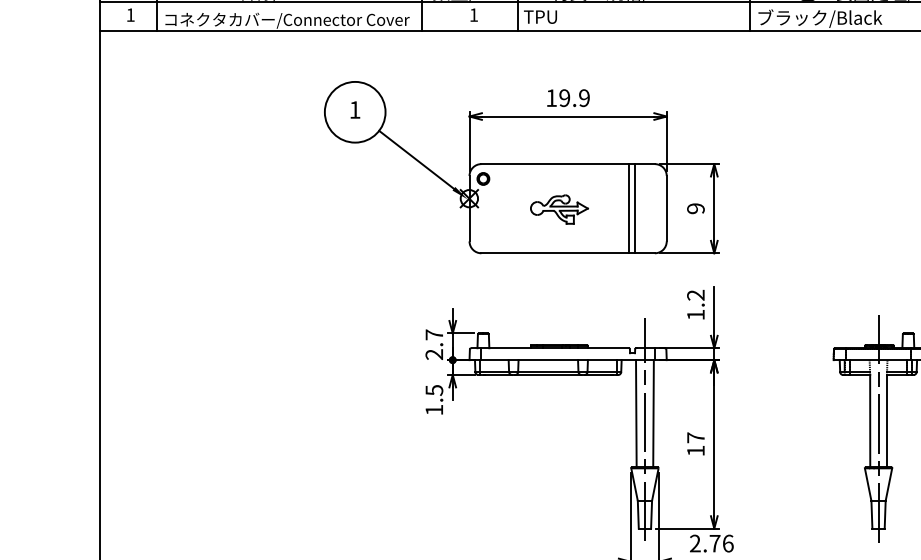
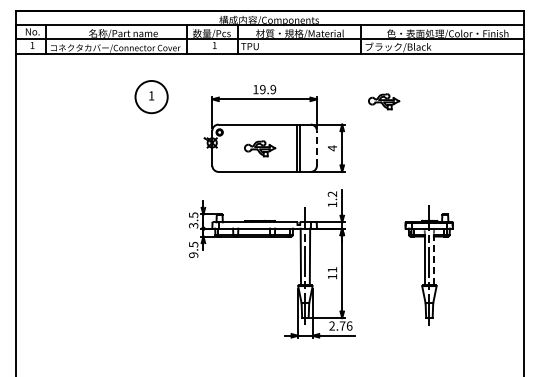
part: (793, 120) -> (384, 101), added
line: (417, 158) -> (184, 121), removed
line: (665, 207) -> (316, 147), solid -> dashed
text: (695, 209) -> (332, 148), 9 -> 4
text: (434, 344) -> (193, 220), 2.7 -> 3.5
text: (434, 408) -> (193, 254), 1.5 -> 9.5
line: (886, 420) -> (433, 260), solid -> dashed
text: (695, 437) -> (332, 269), 17 -> 11

